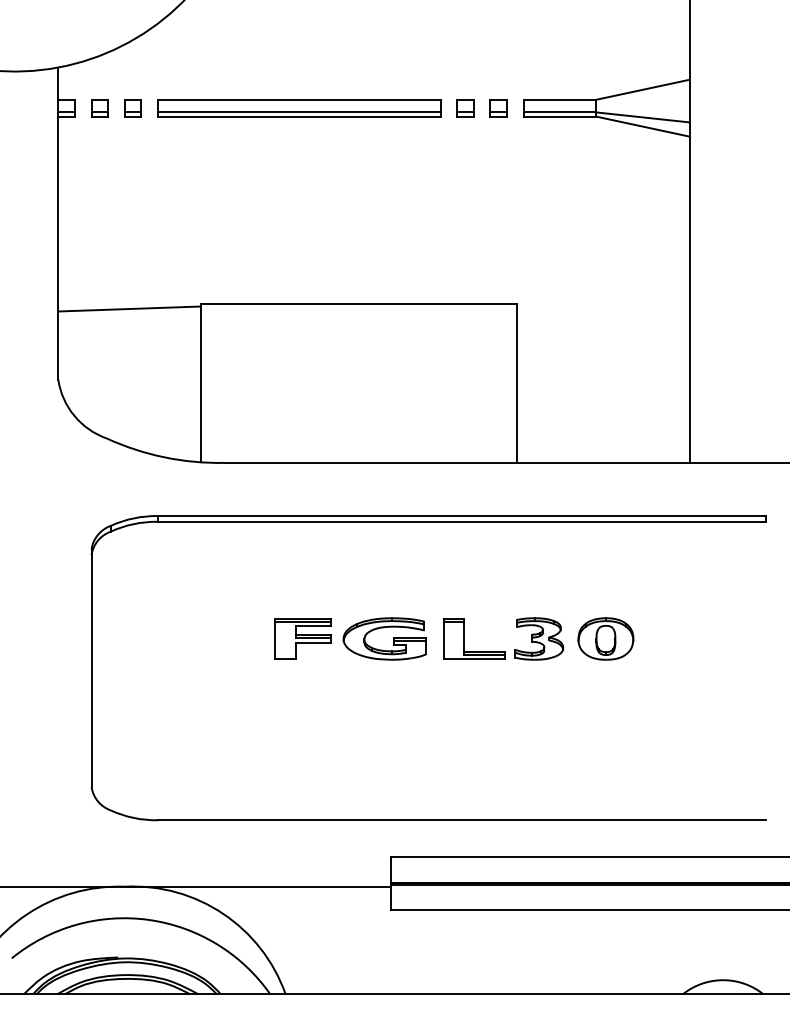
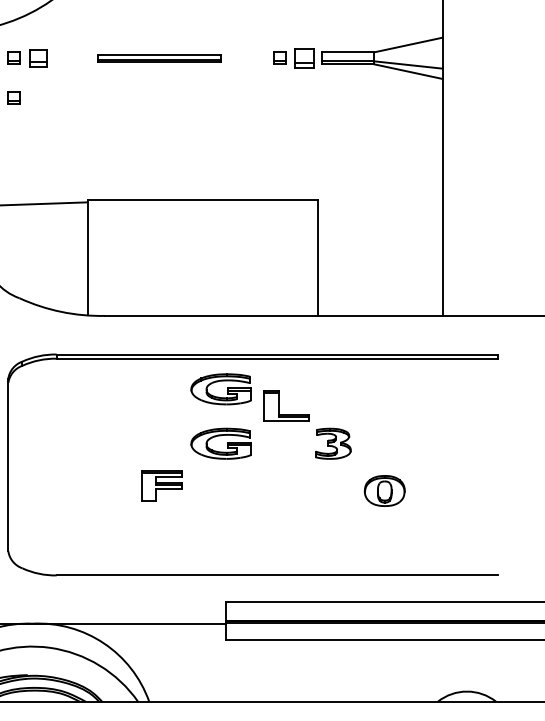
part: (132, 108) -> (38, 58), size x1.4
part: (299, 108) -> (159, 58), size x0.6
part: (498, 108) -> (303, 58), size x1.6
part: (99, 163) -> (14, 98), added
part: (393, 563) -> (227, 388), added
part: (302, 638) -> (161, 485), moved
part: (464, 638) -> (279, 405), moved
part: (605, 638) -> (384, 490), moved

